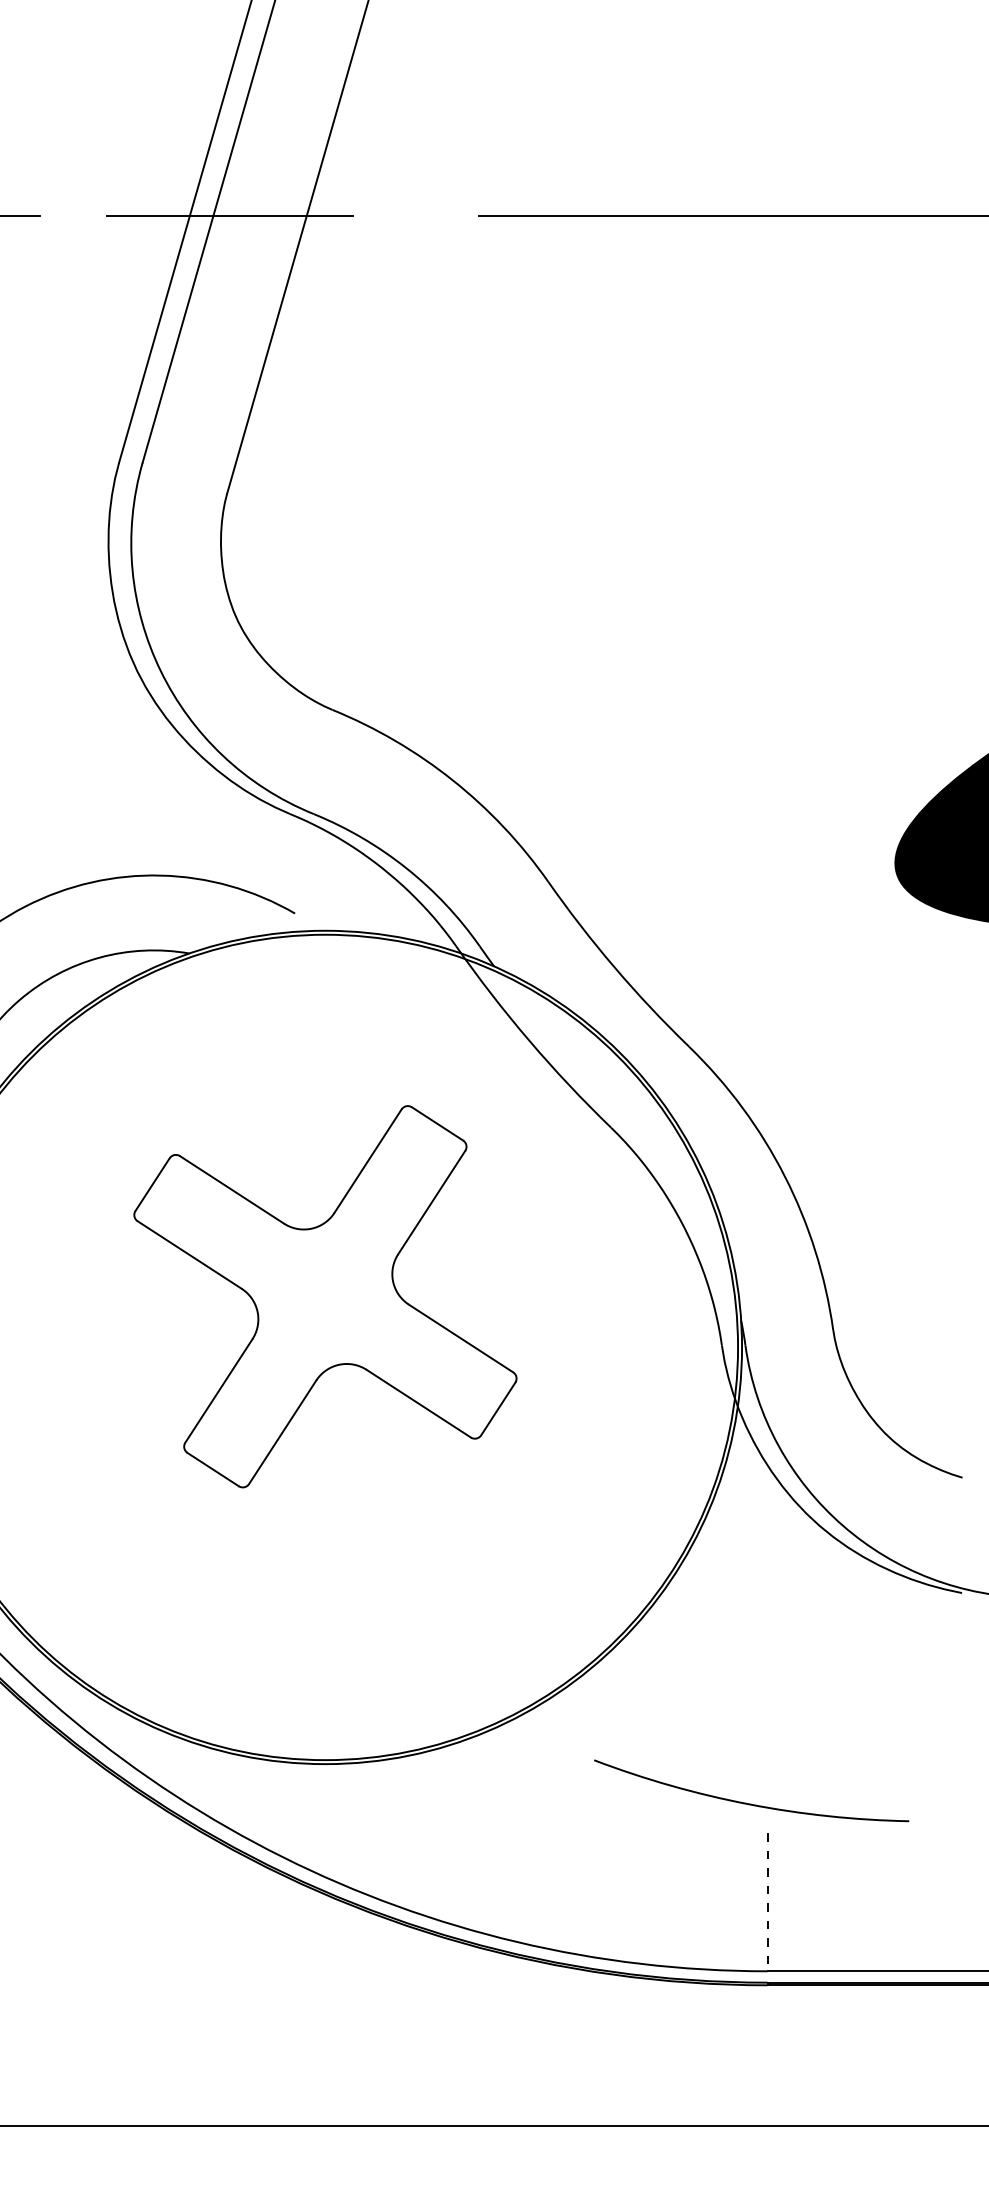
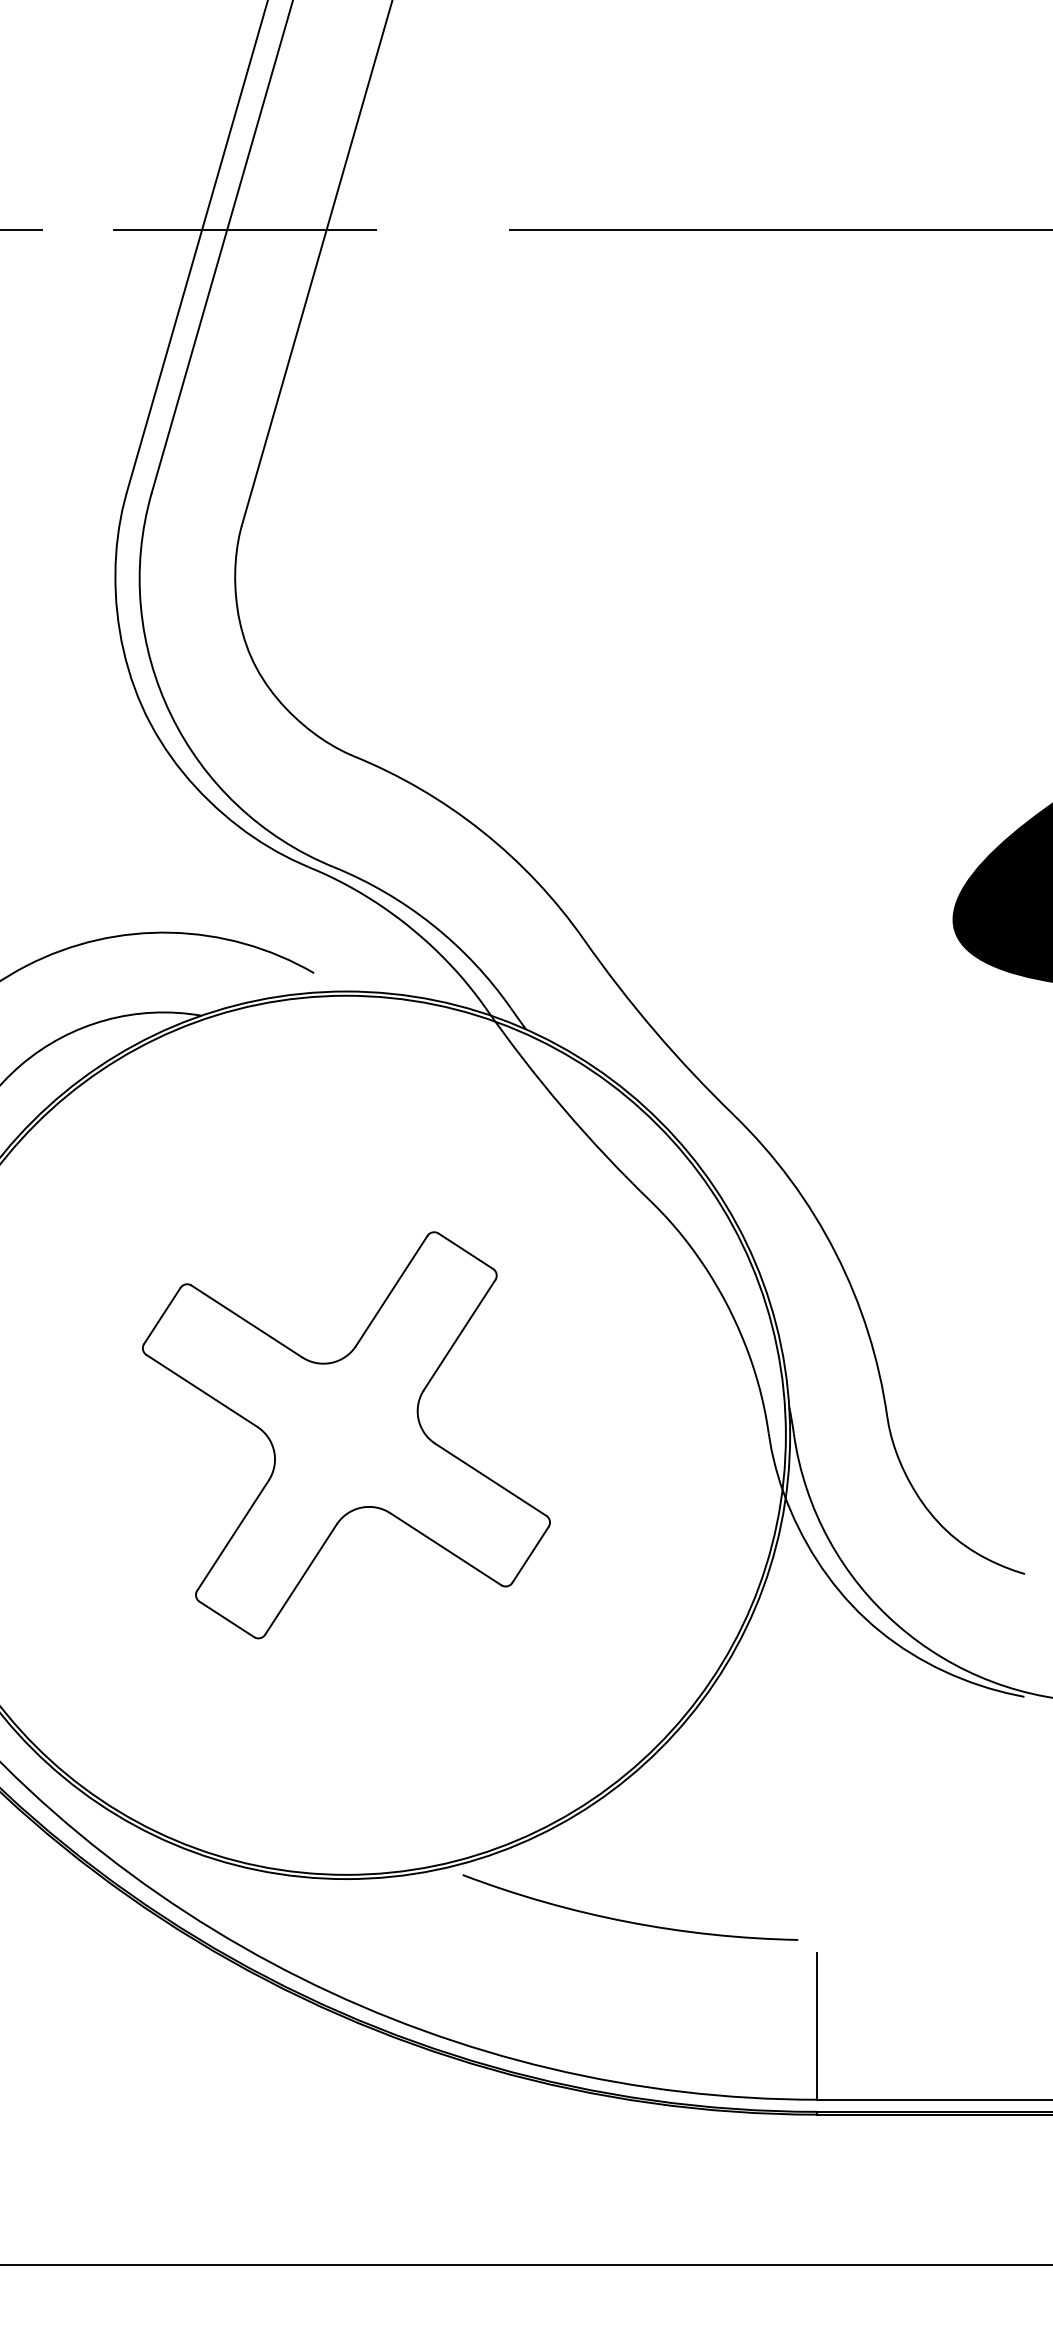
part: (325, 1296) -> (346, 1435), moved
arc: (748, 1802) -> (626, 1920), moved
line: (767, 1902) -> (817, 2026), dashed -> solid

